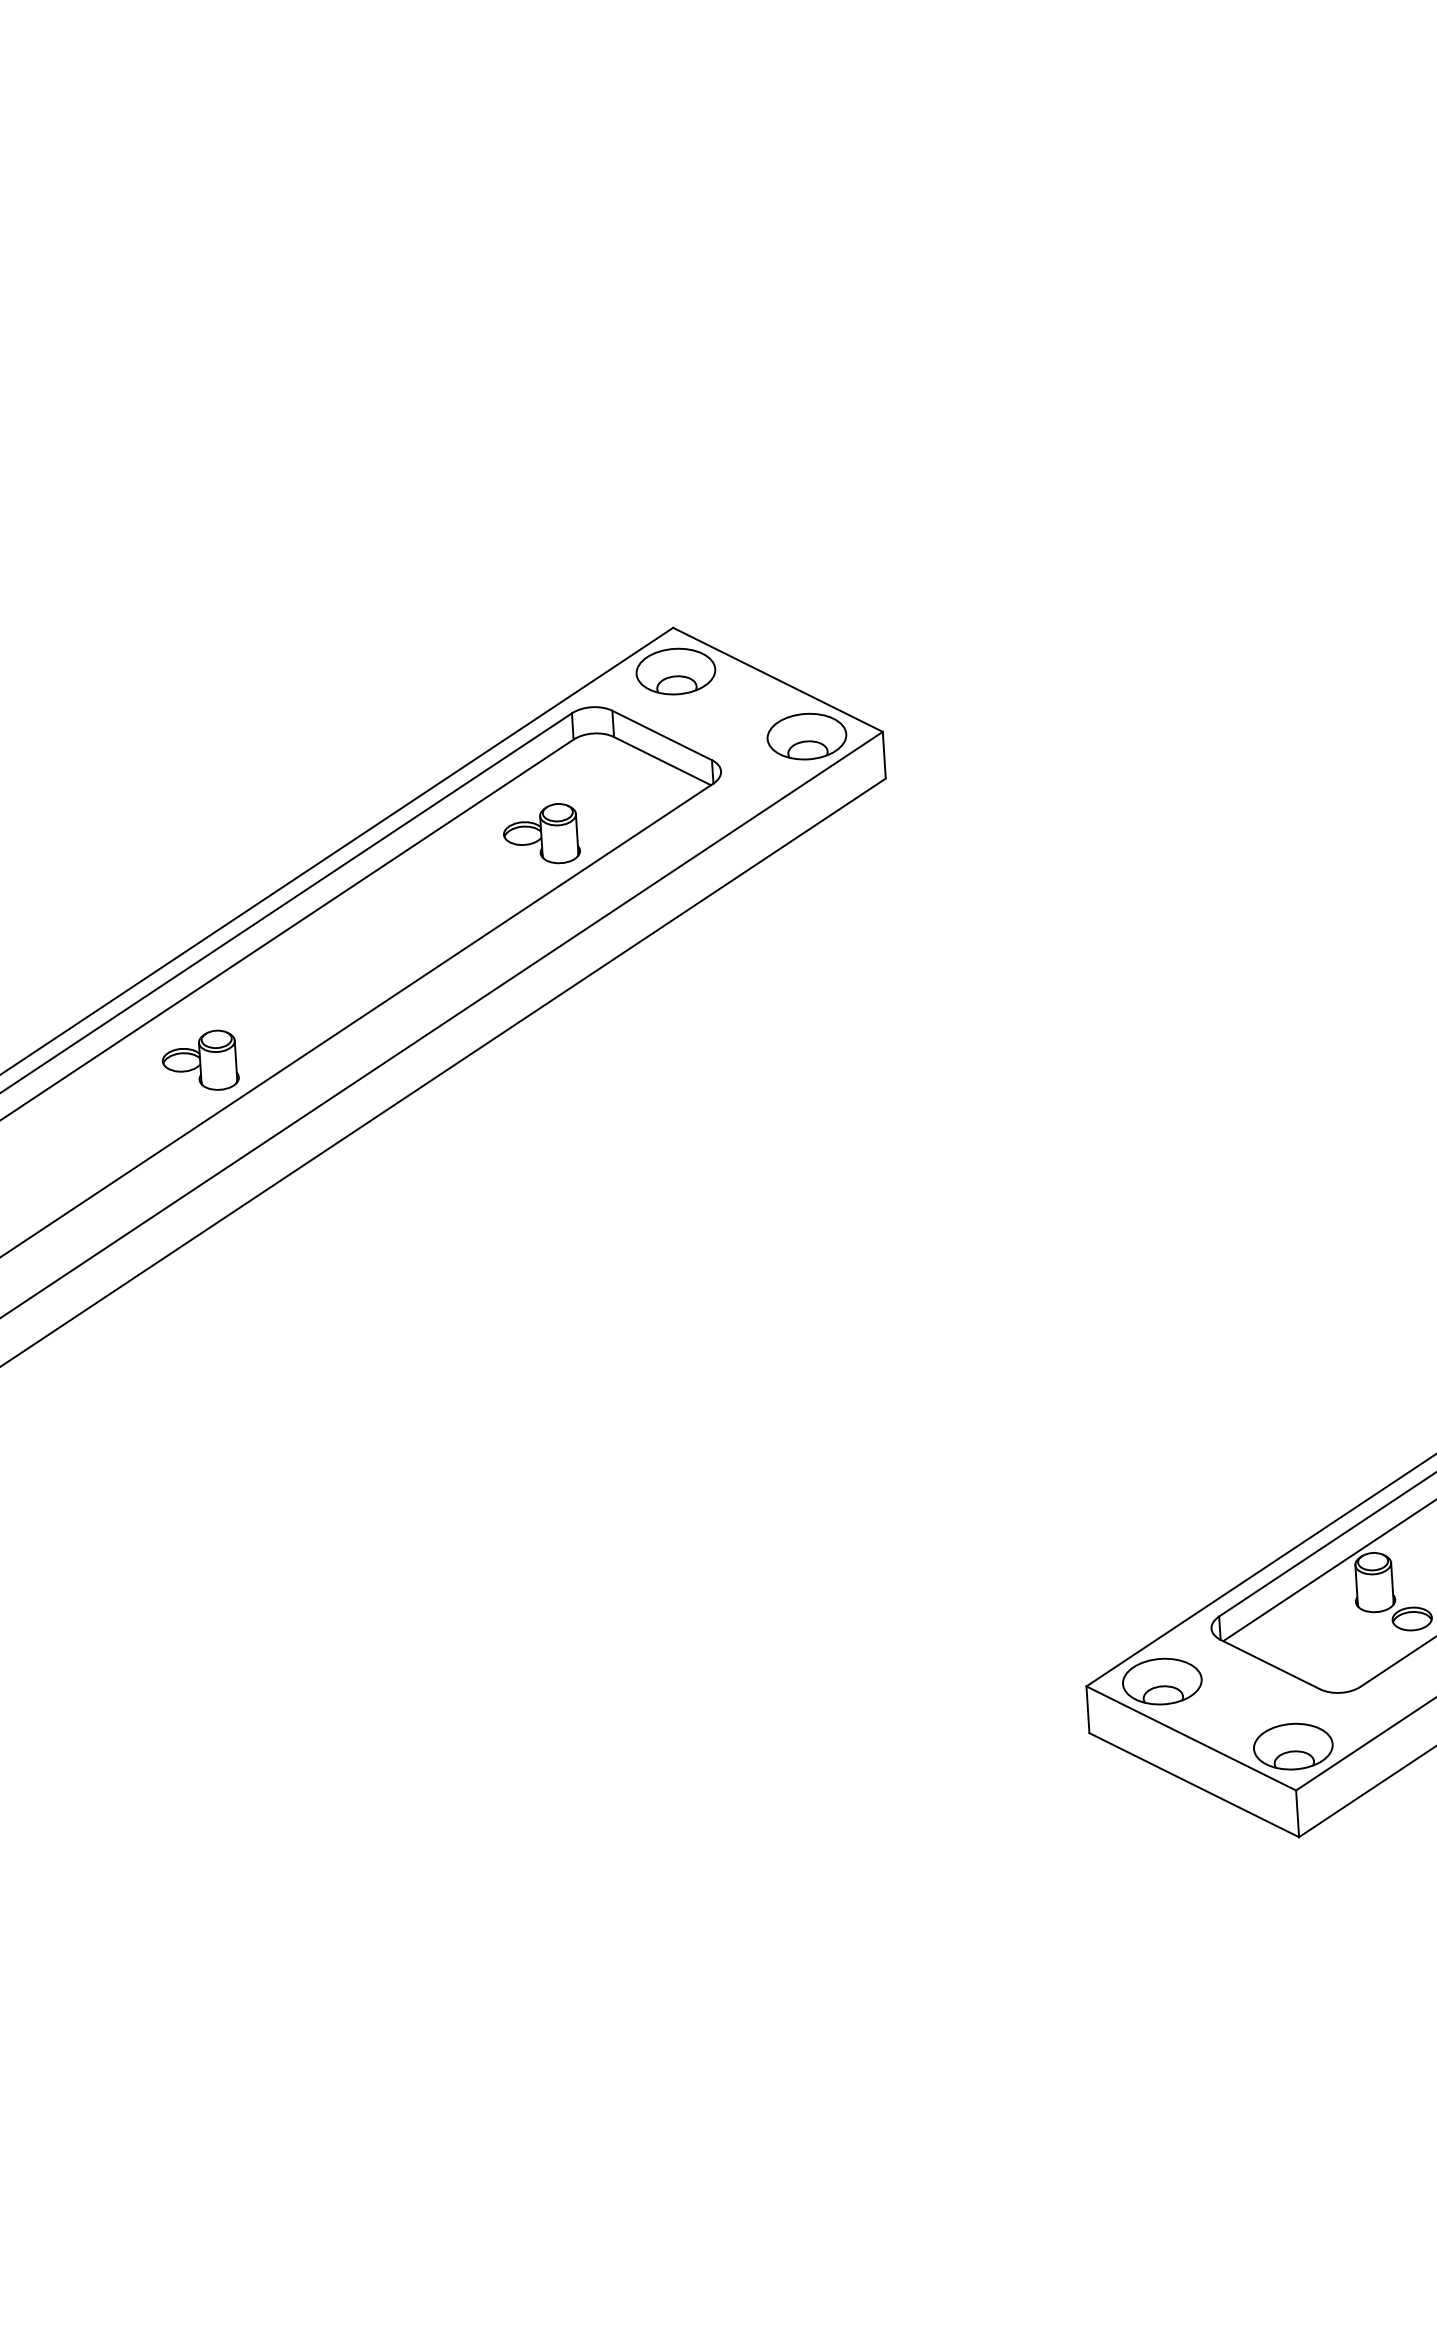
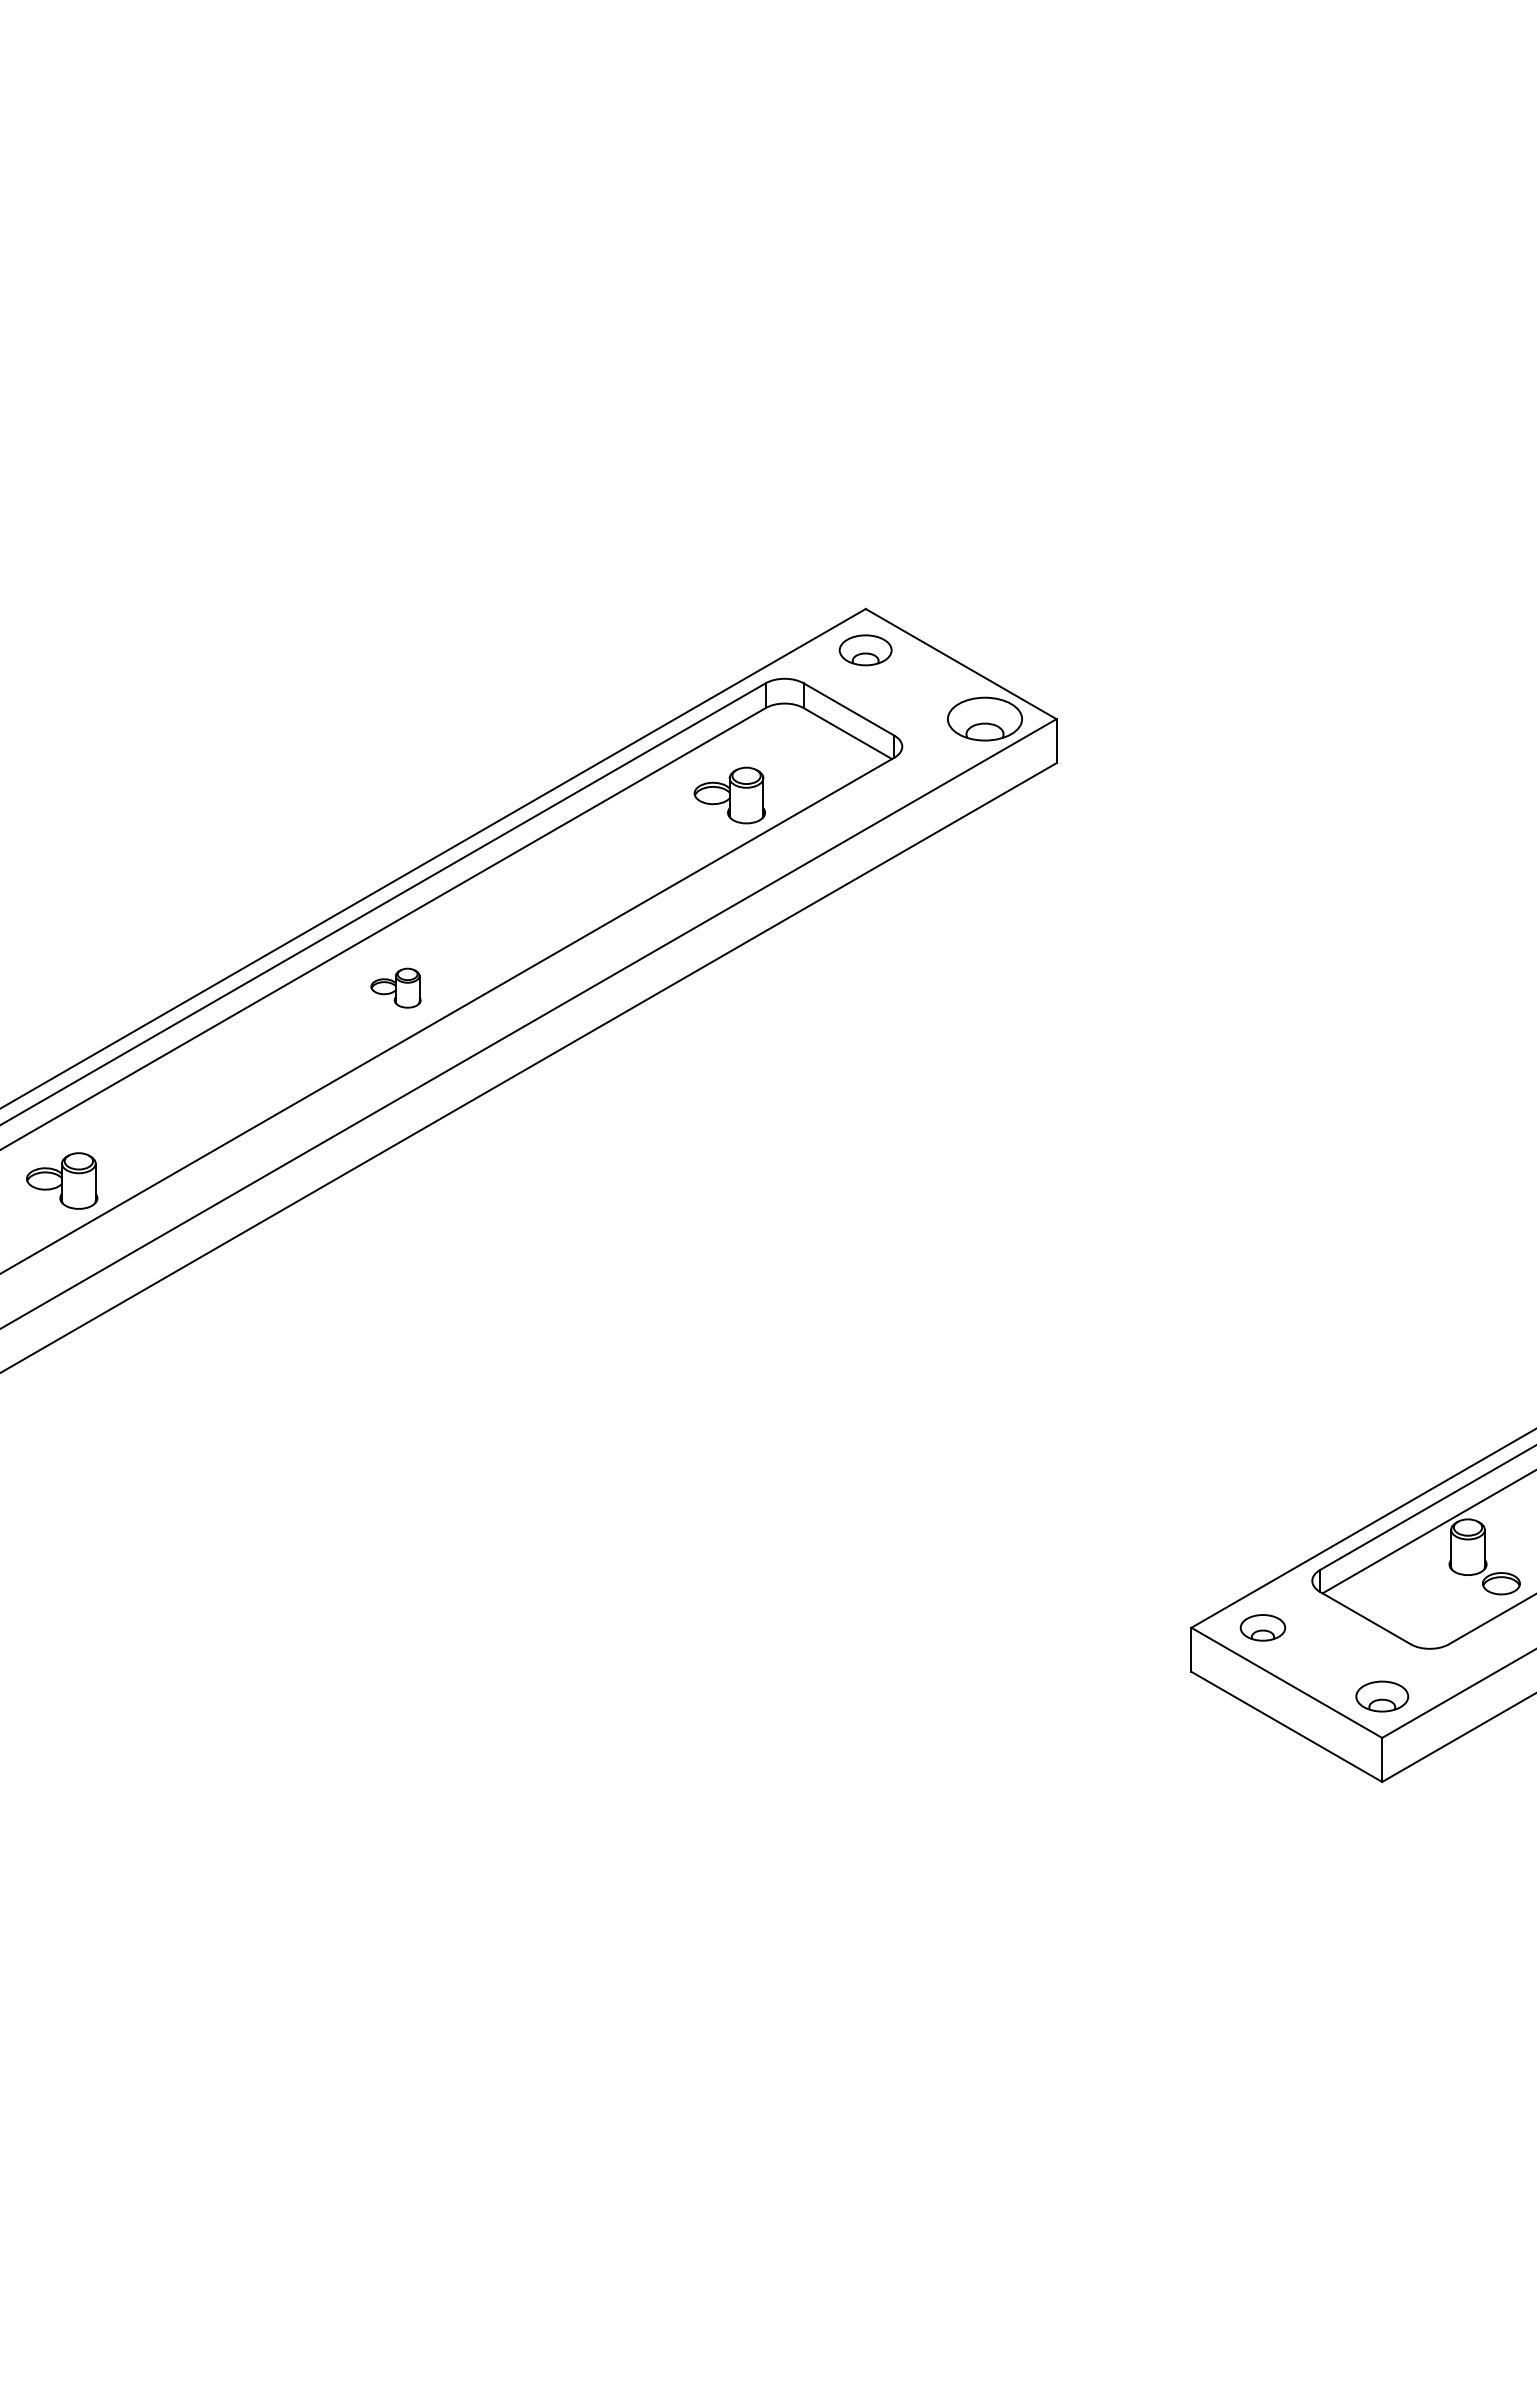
part: (675, 671) -> (865, 650), size x0.7
part: (199, 1060) -> (395, 987), size x0.7
part: (1161, 1681) -> (1262, 1627), size x0.6
part: (1293, 1746) -> (1382, 1696), size x0.7

